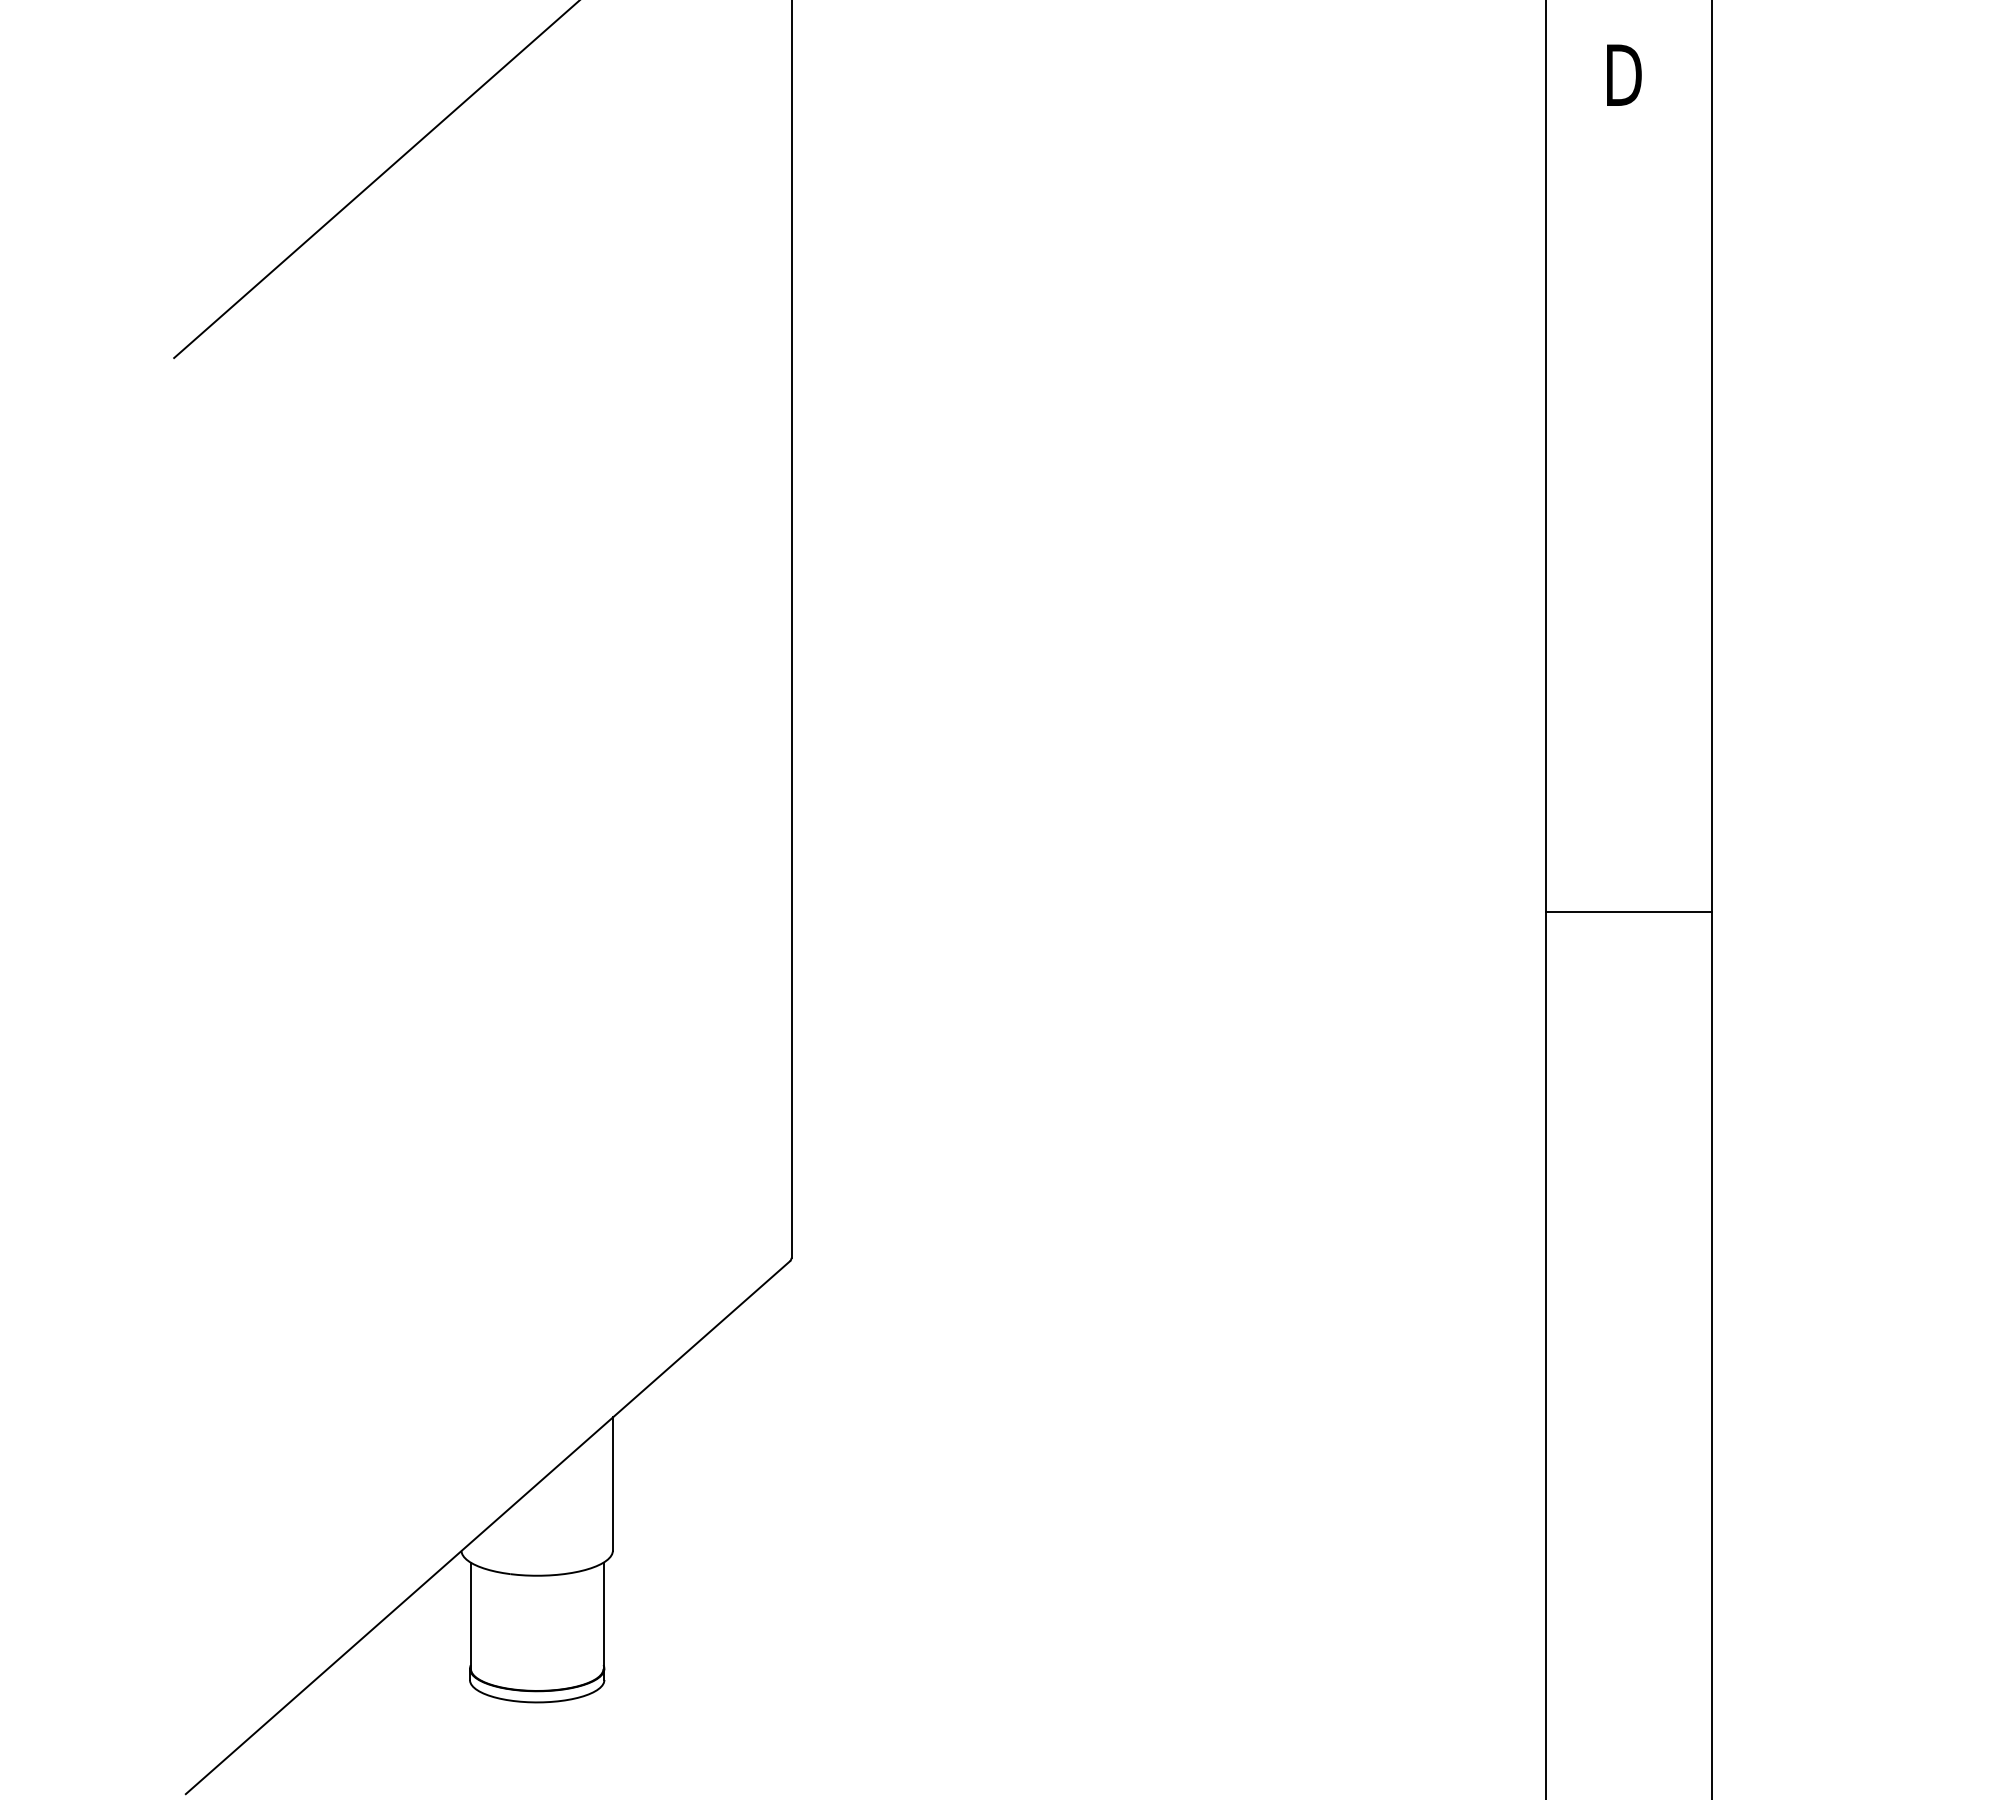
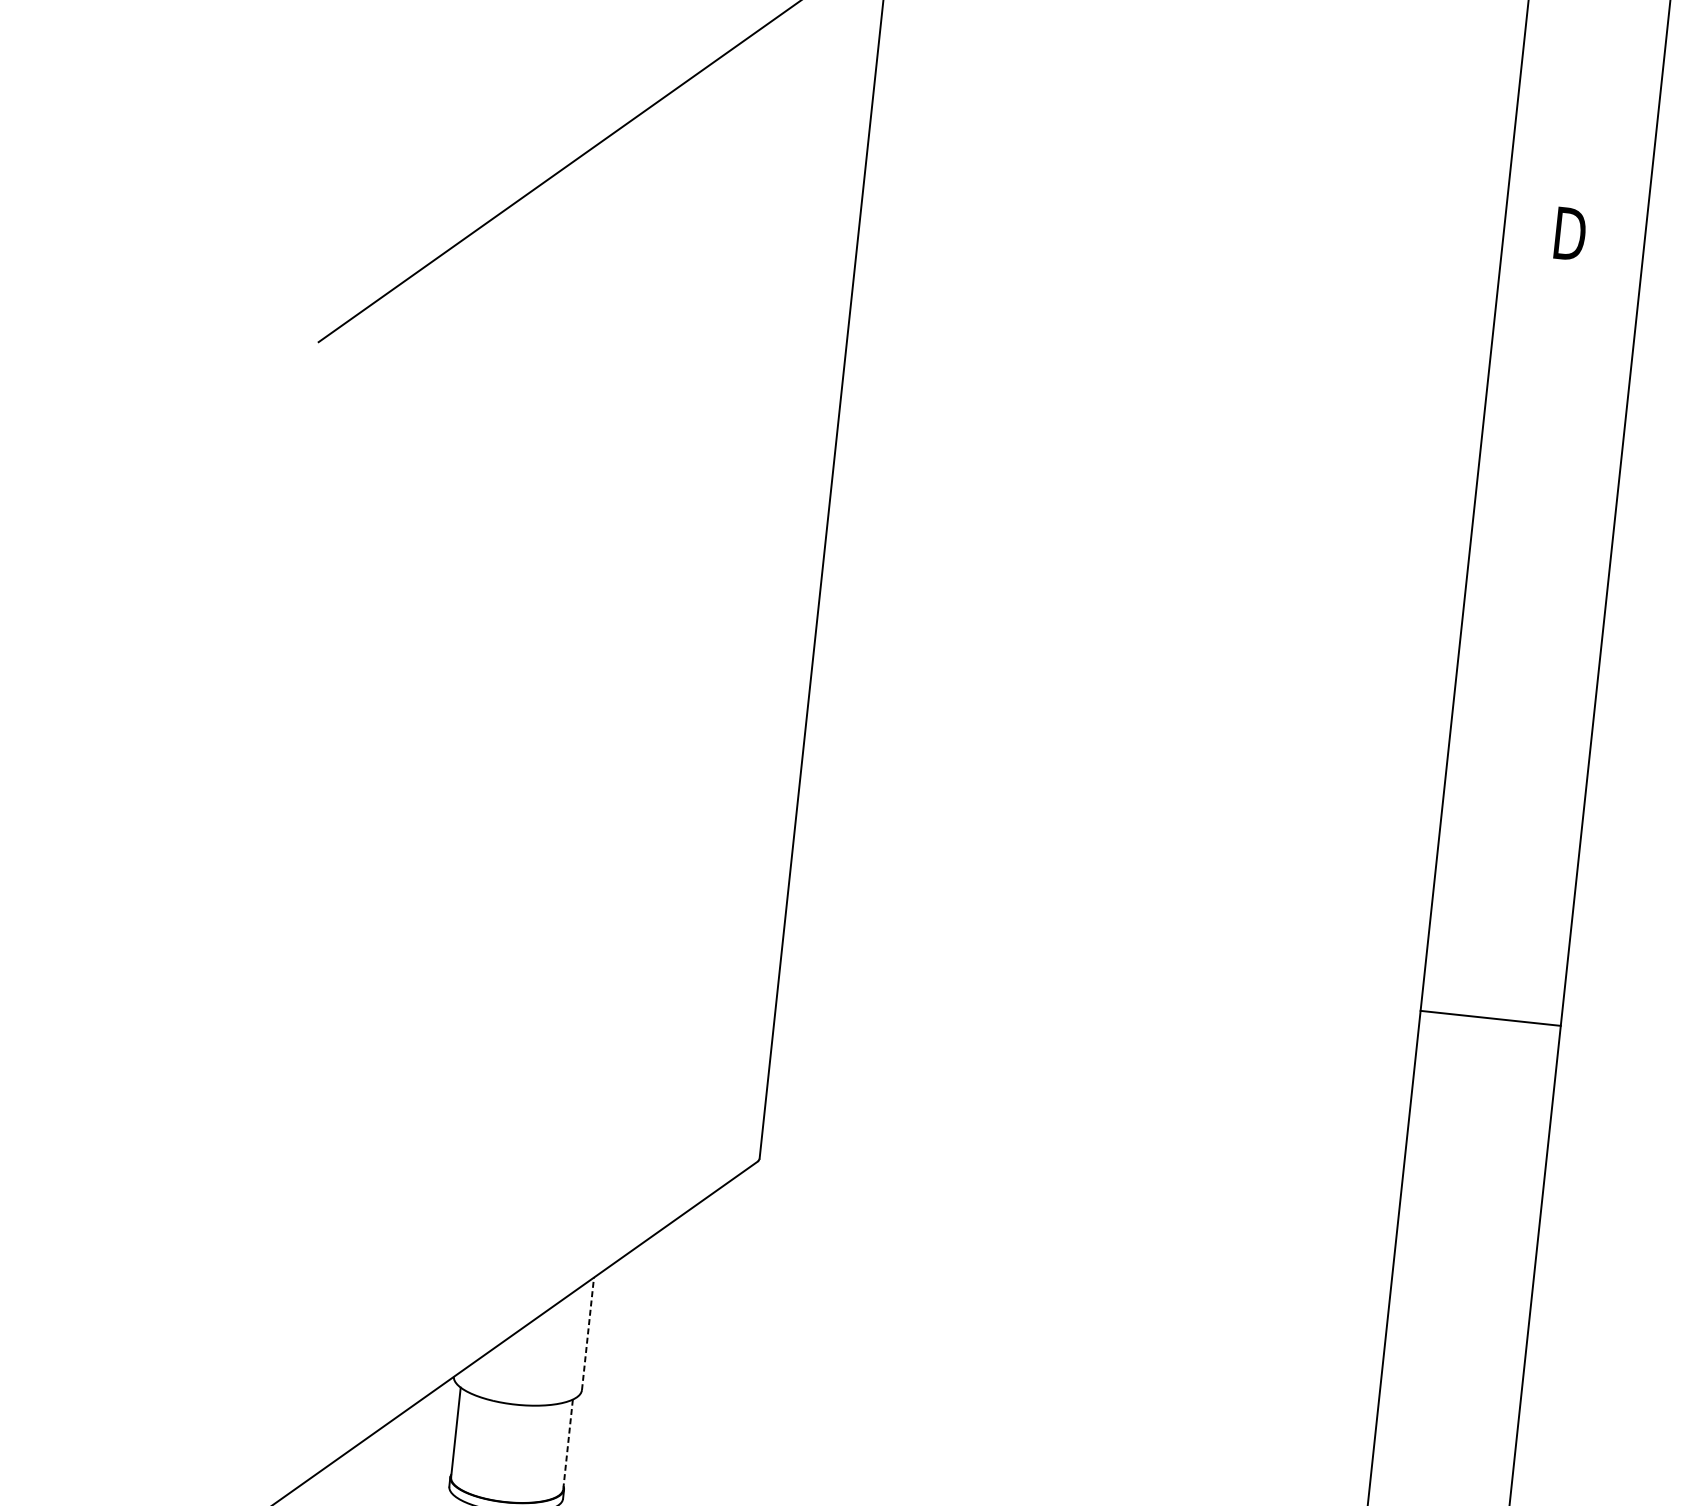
line: (1628, 912) -> (1490, 1018), moved
line: (612, 1483) -> (587, 1333), solid -> dashed
line: (603, 1615) -> (568, 1444), solid -> dashed

